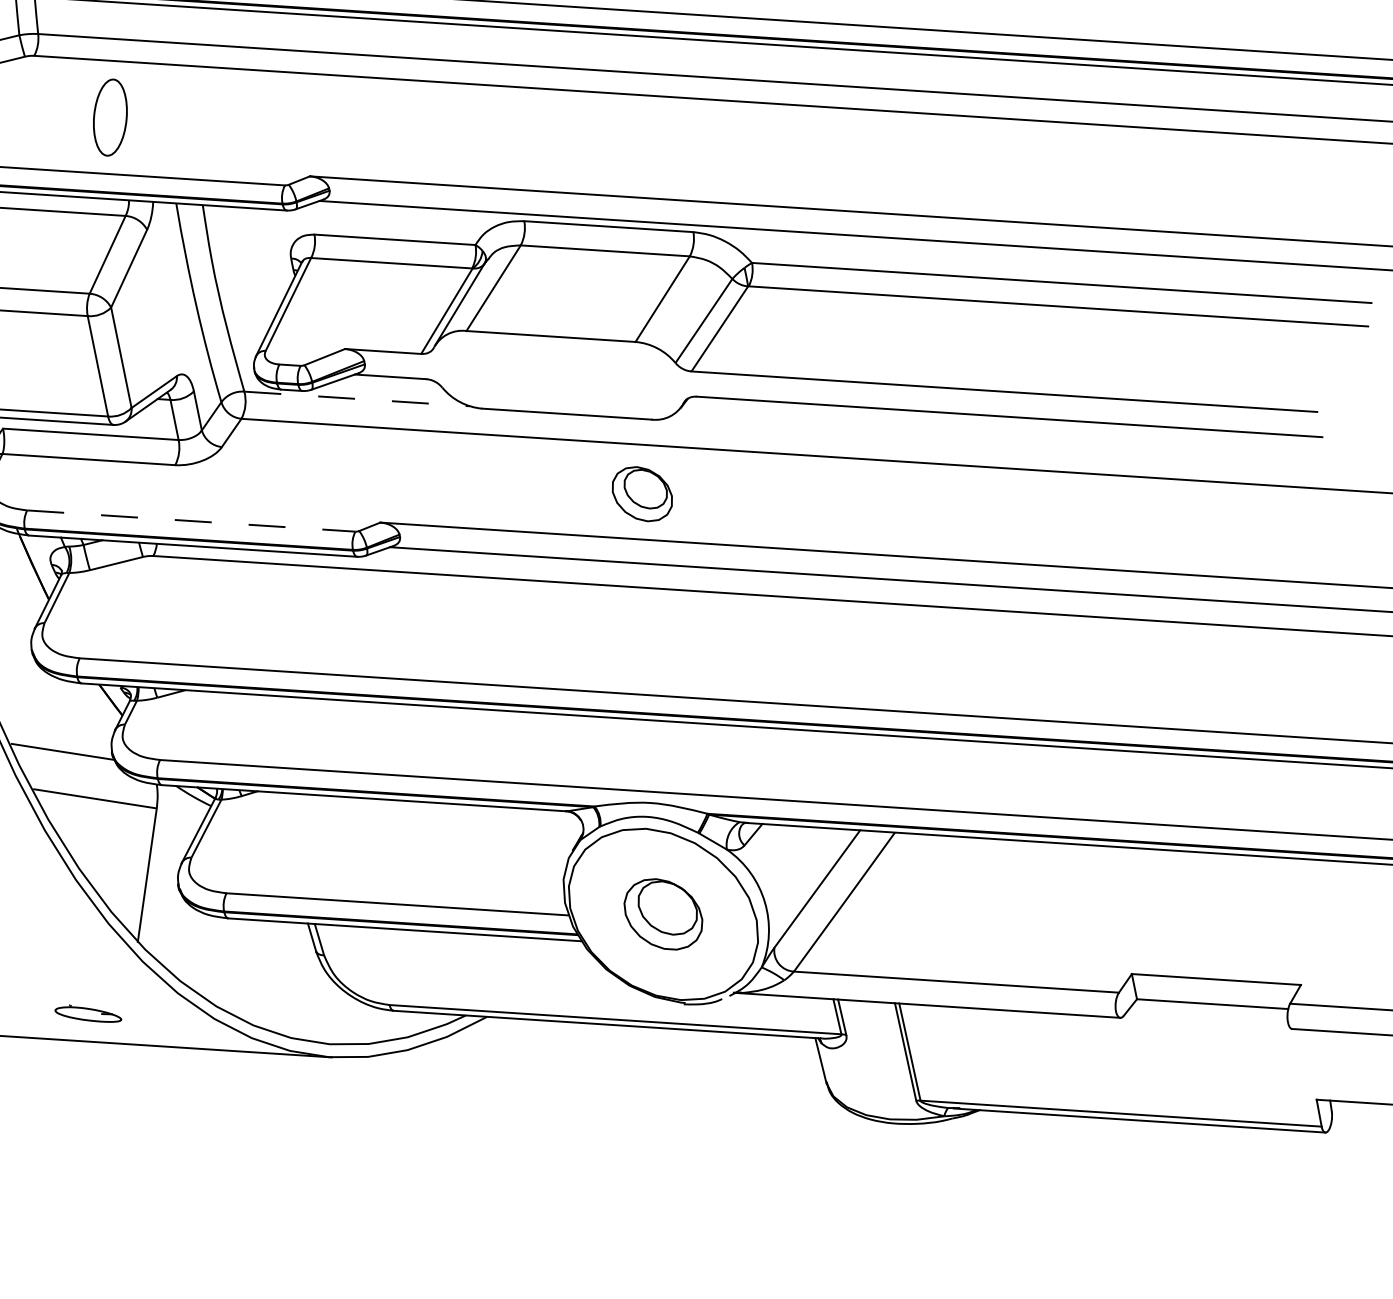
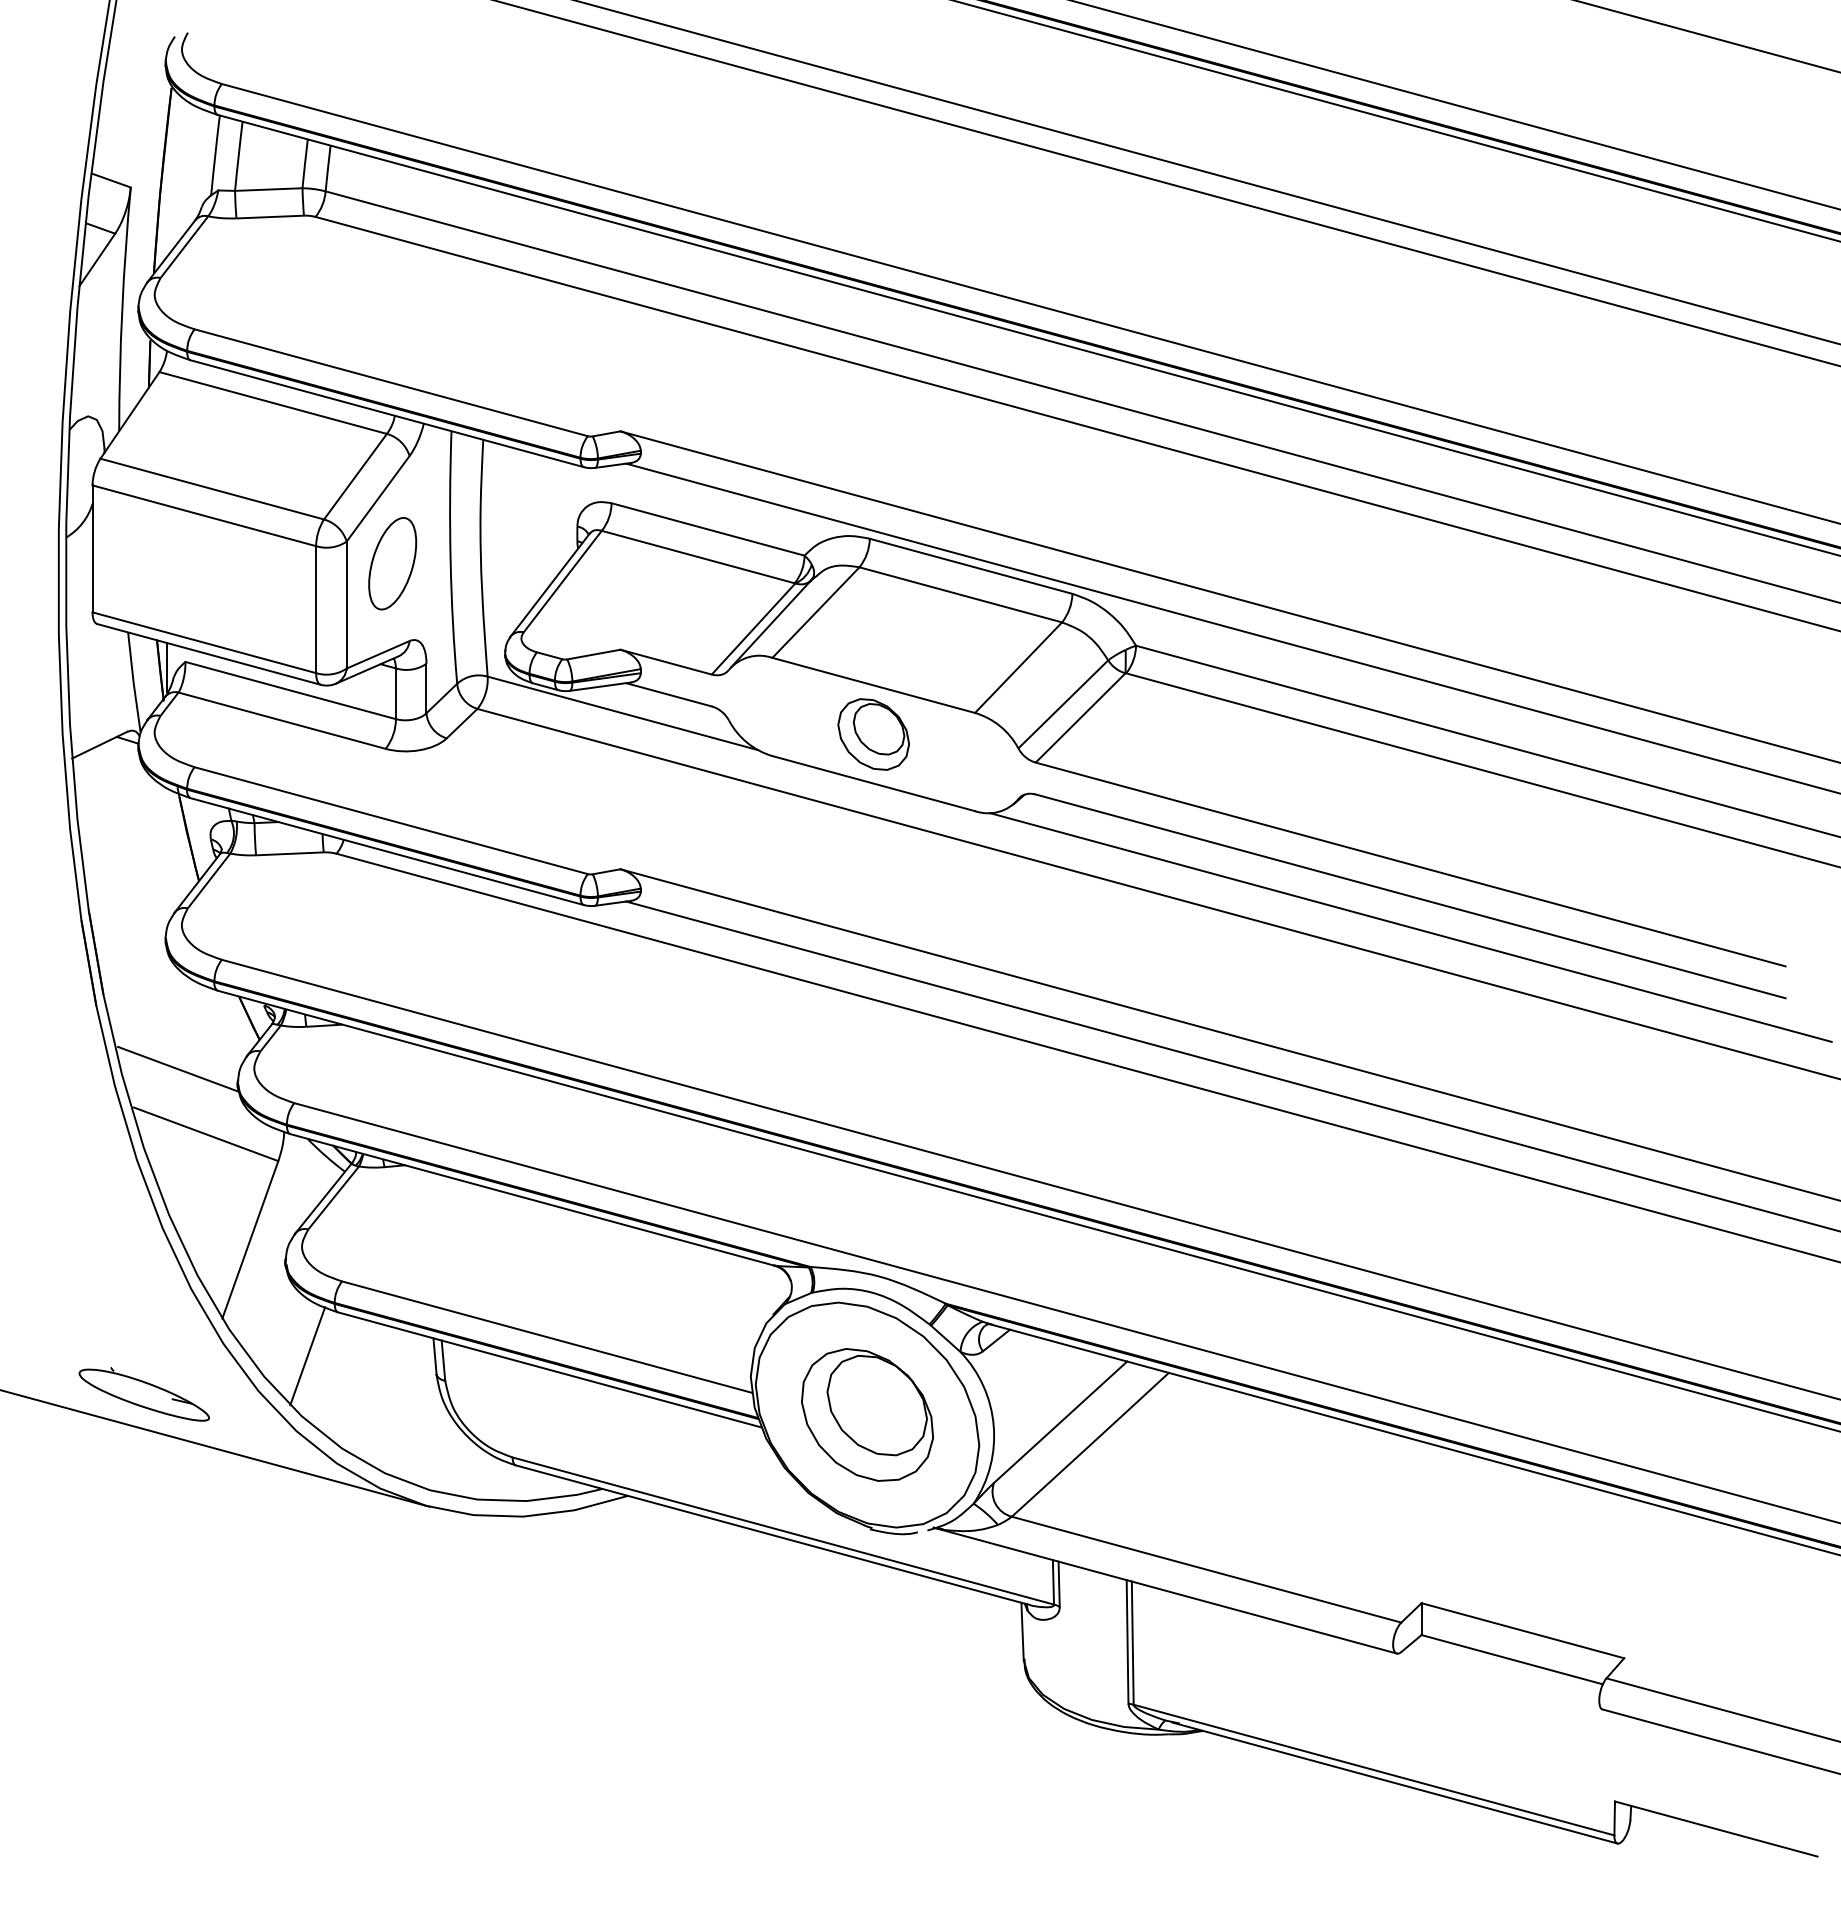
part: (110, 117) -> (392, 563), moved
line: (357, 398) -> (623, 713), dashed -> solid
line: (1014, 441) -> (1410, 927), added
part: (642, 494) -> (873, 734), moved
line: (191, 520) -> (391, 820), dashed -> solid
part: (663, 913) -> (867, 1414), size x1.43
line: (211, 958) -> (307, 1356), added
part: (87, 1014) -> (143, 1394), size x1.67

